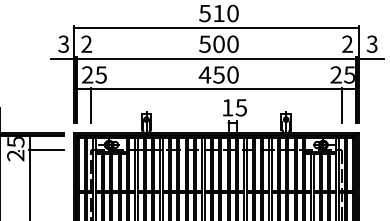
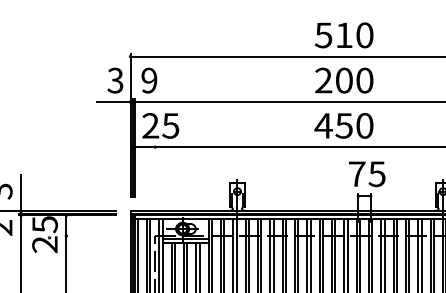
text: (86, 43) -> (149, 79), 2 -> 9
text: (204, 43) -> (322, 79), 500 -> 200
line: (90, 104) -> (154, 169), removed
text: (227, 107) -> (356, 173), 15 -> 75
line: (45, 149) -> (88, 235), removed

